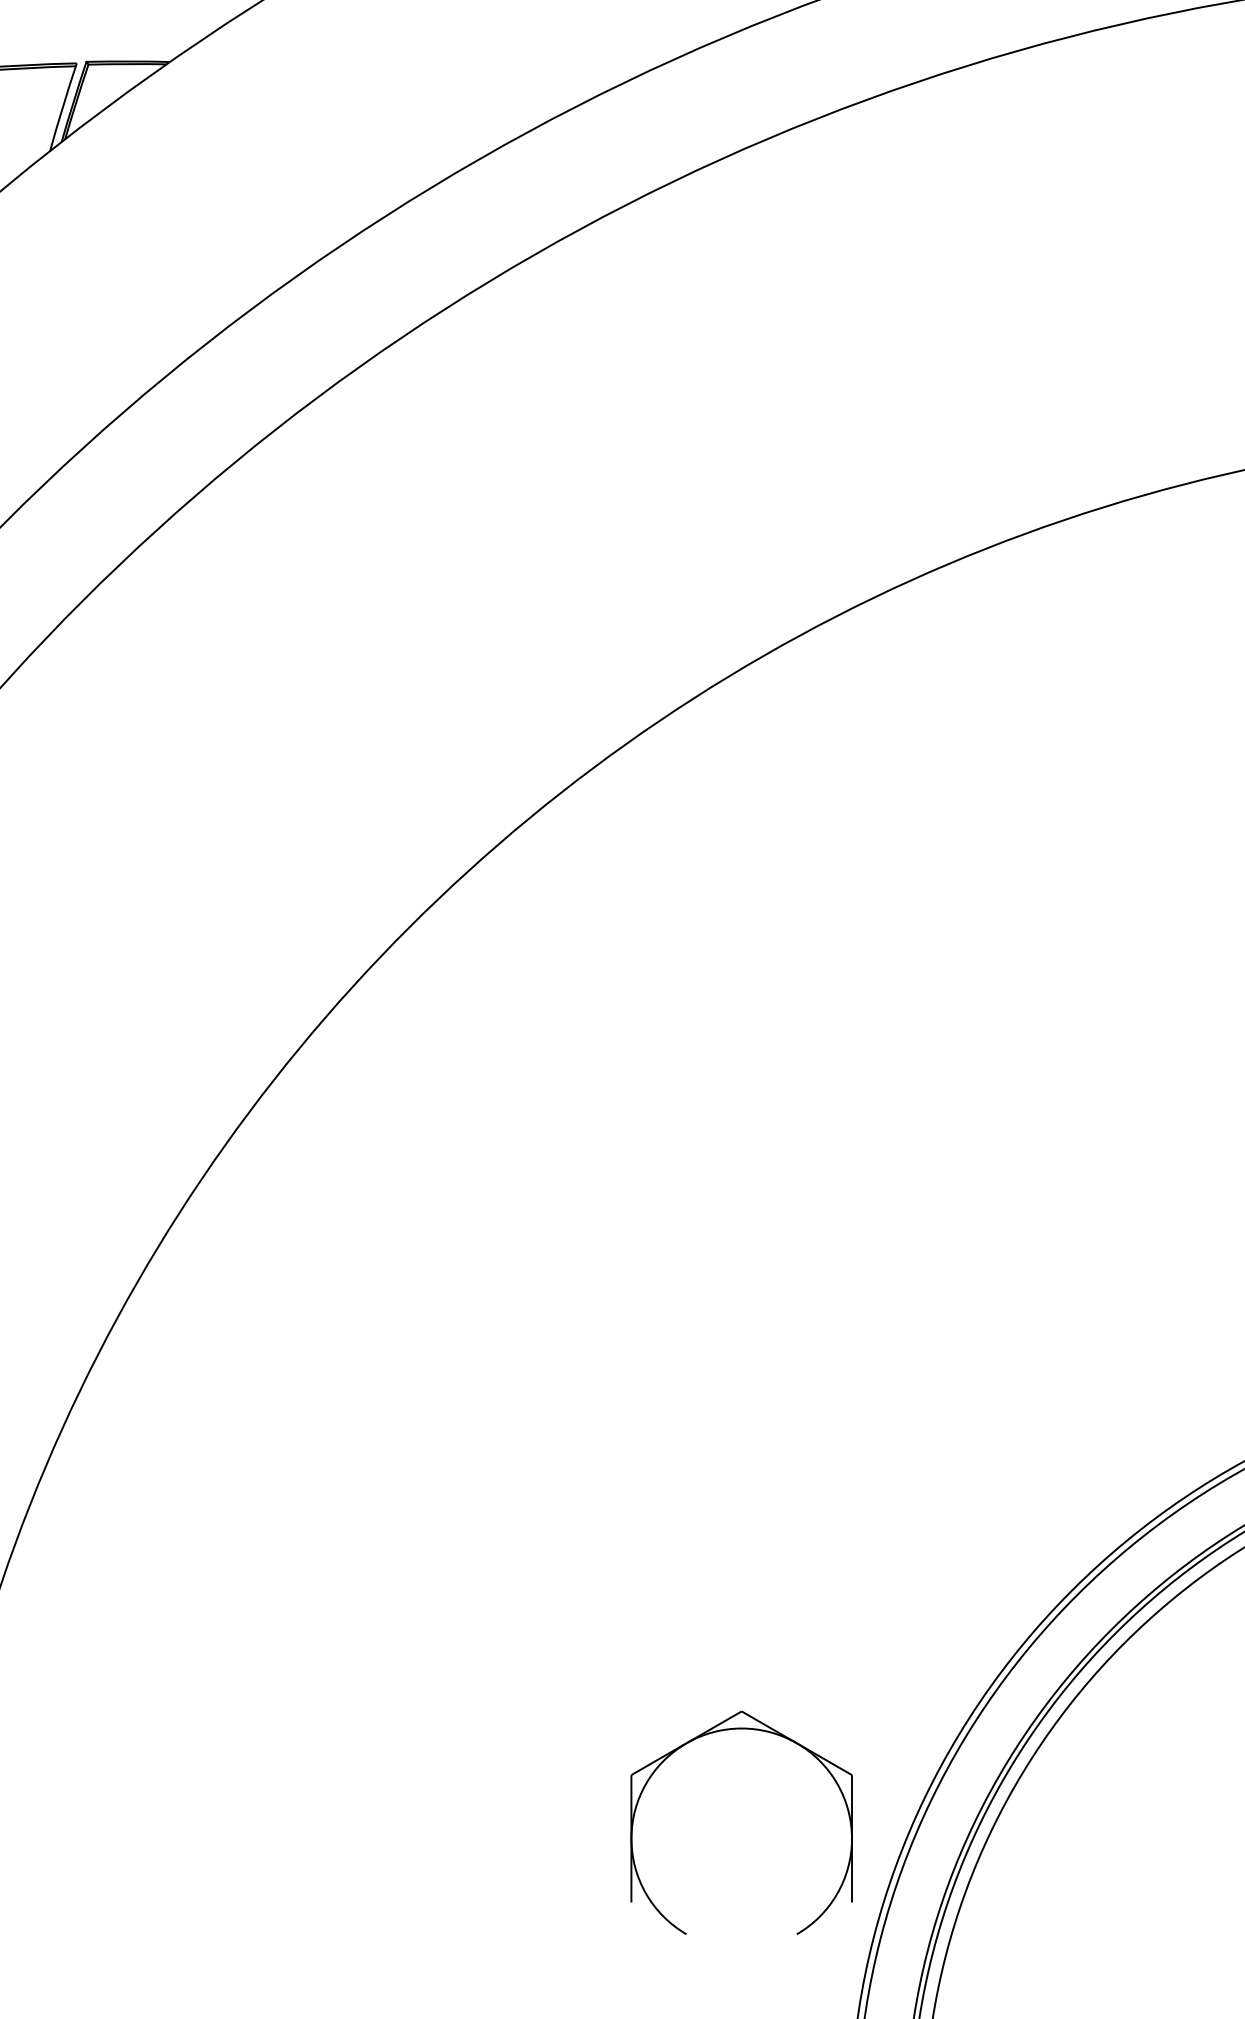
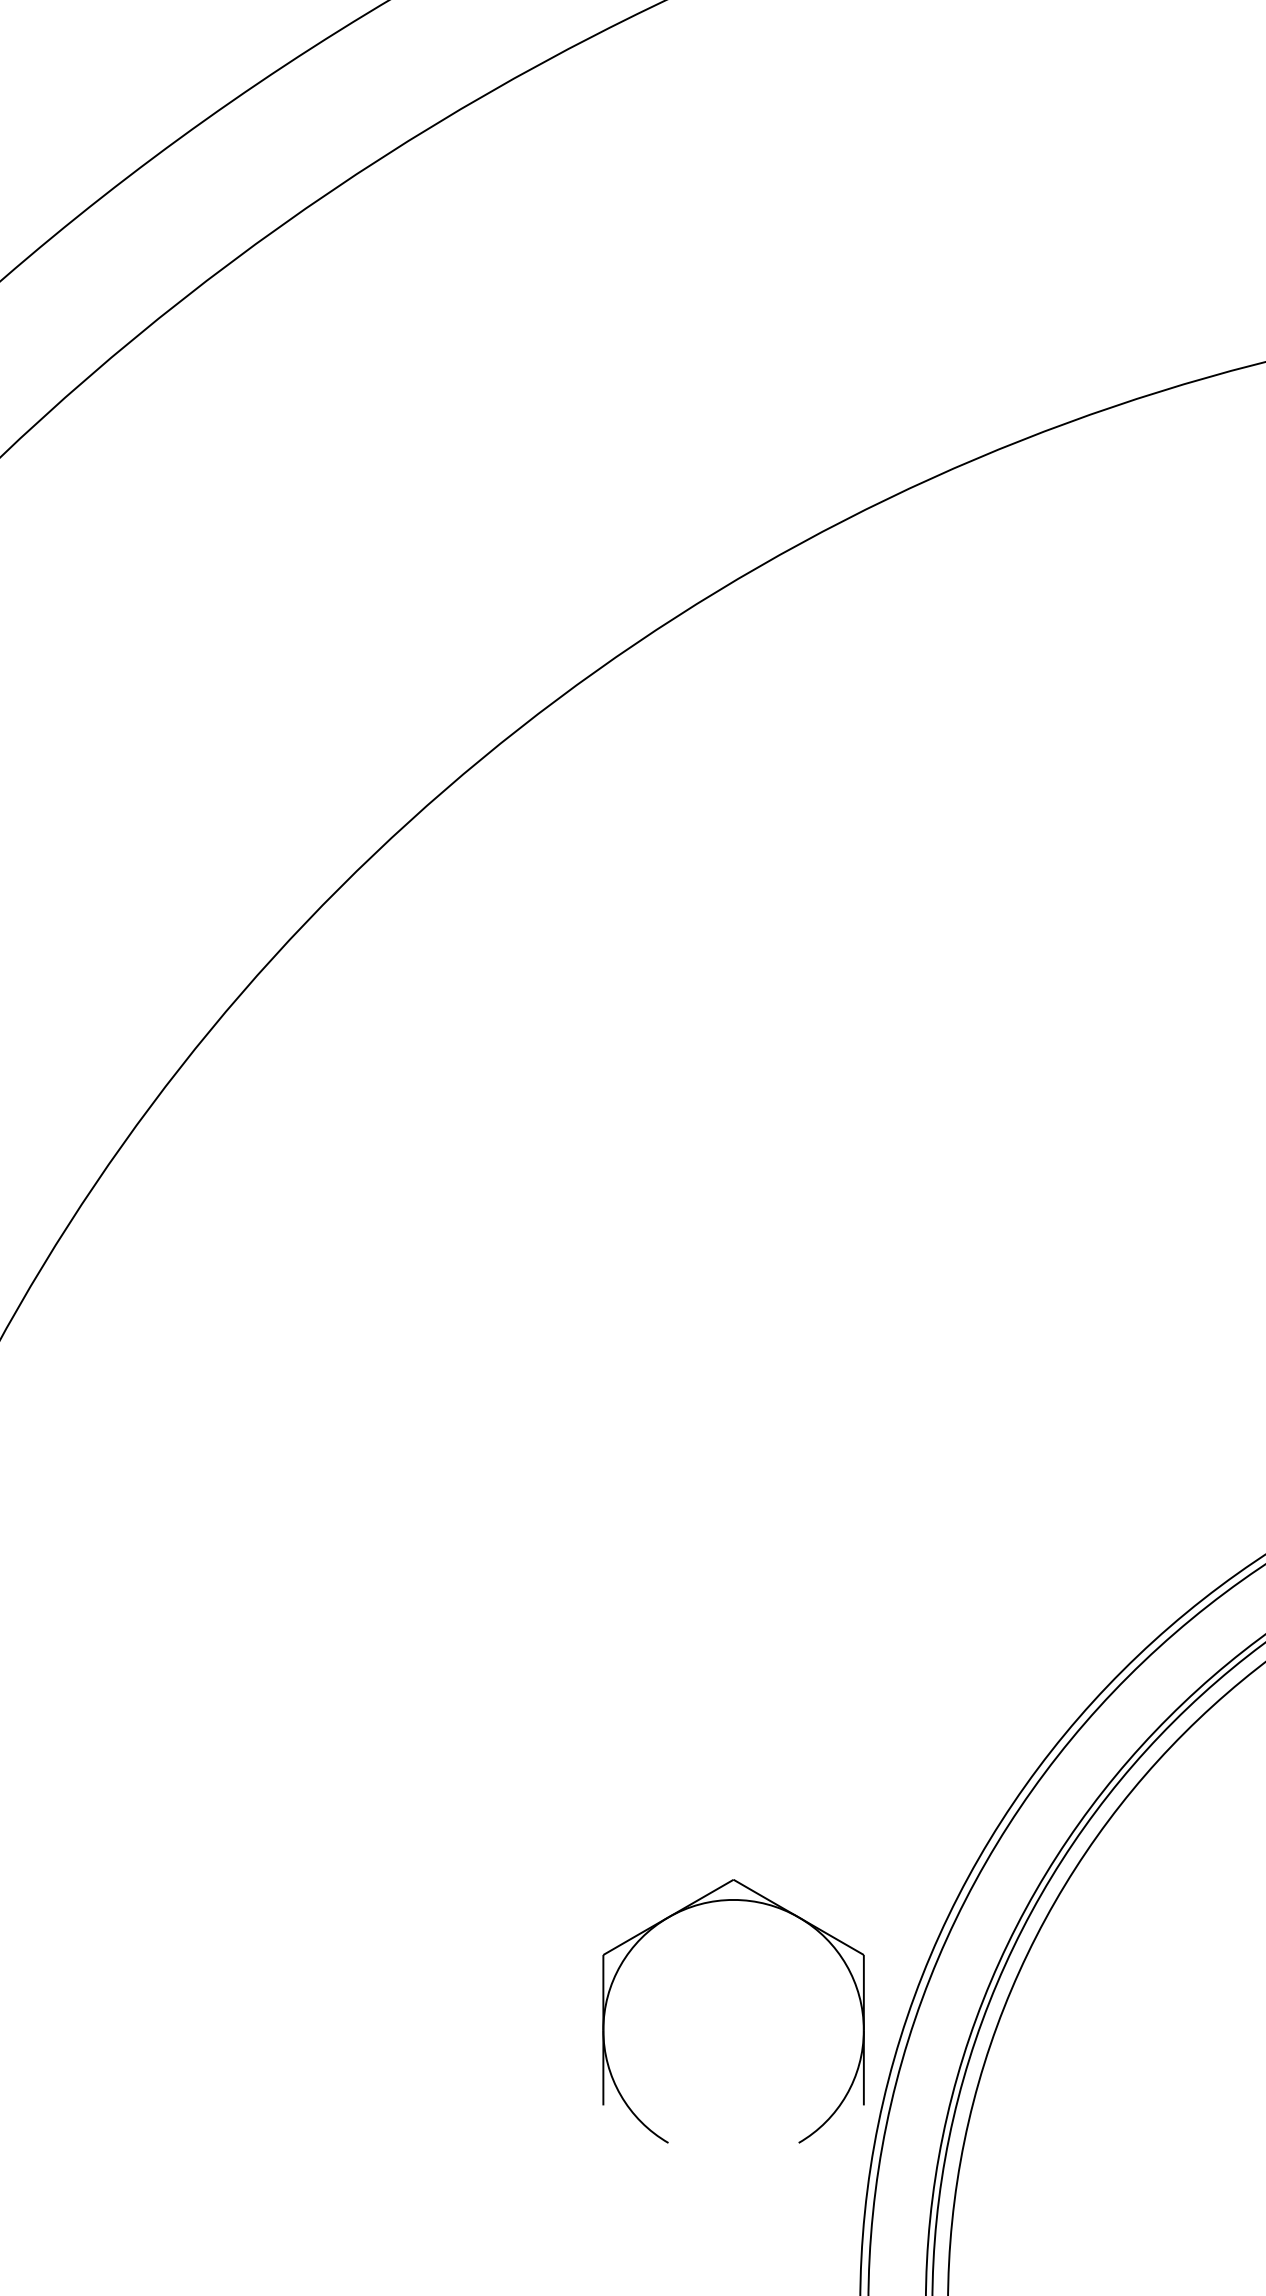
part: (729, 1730) -> (719, 1902), moved

